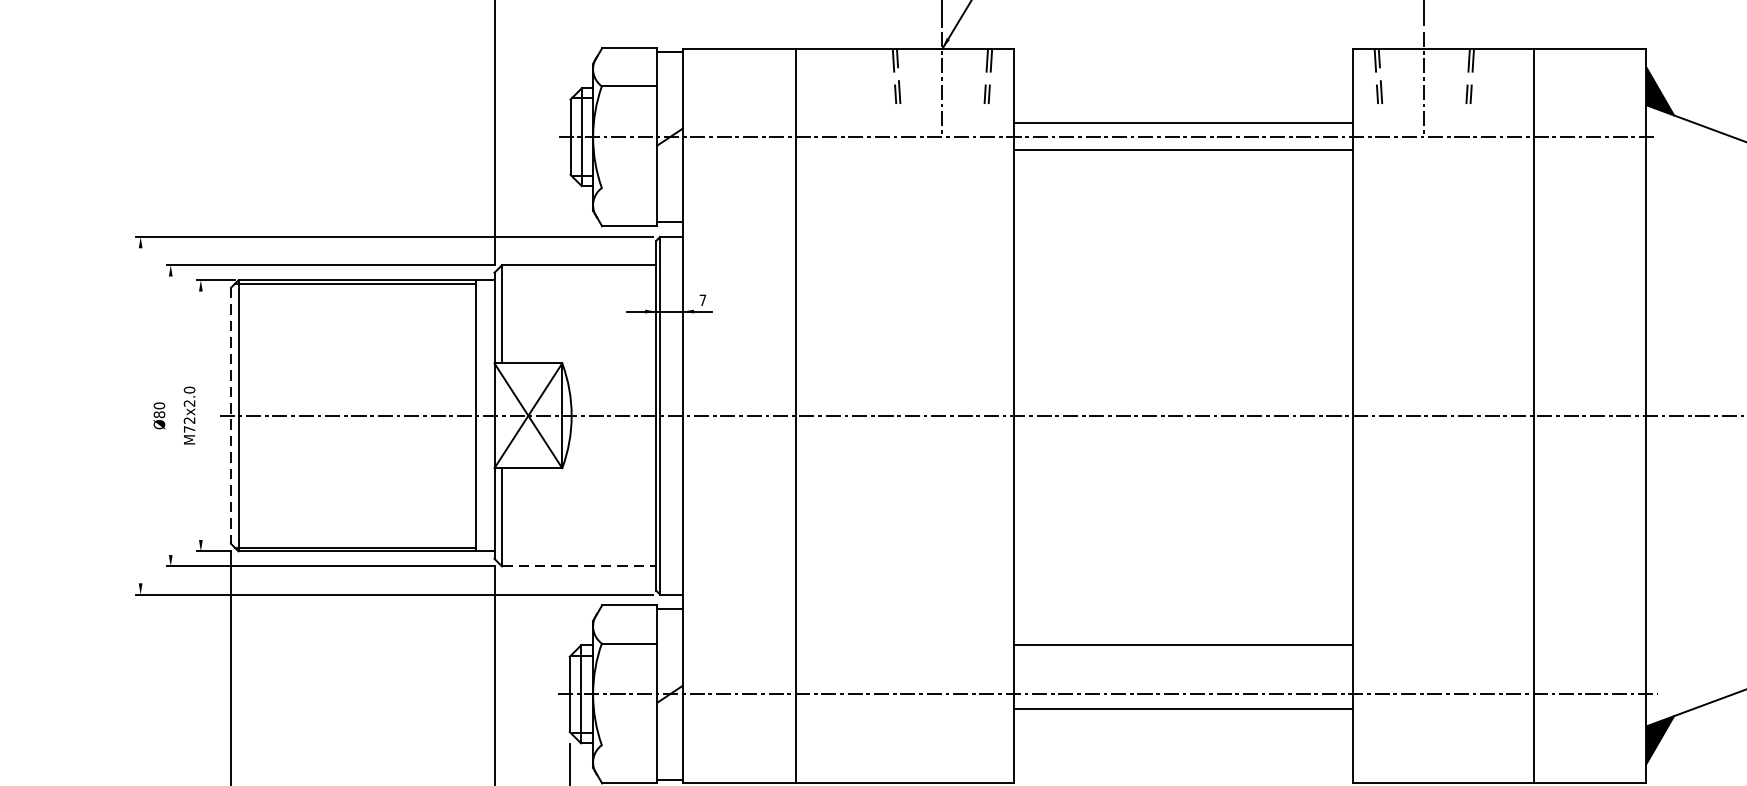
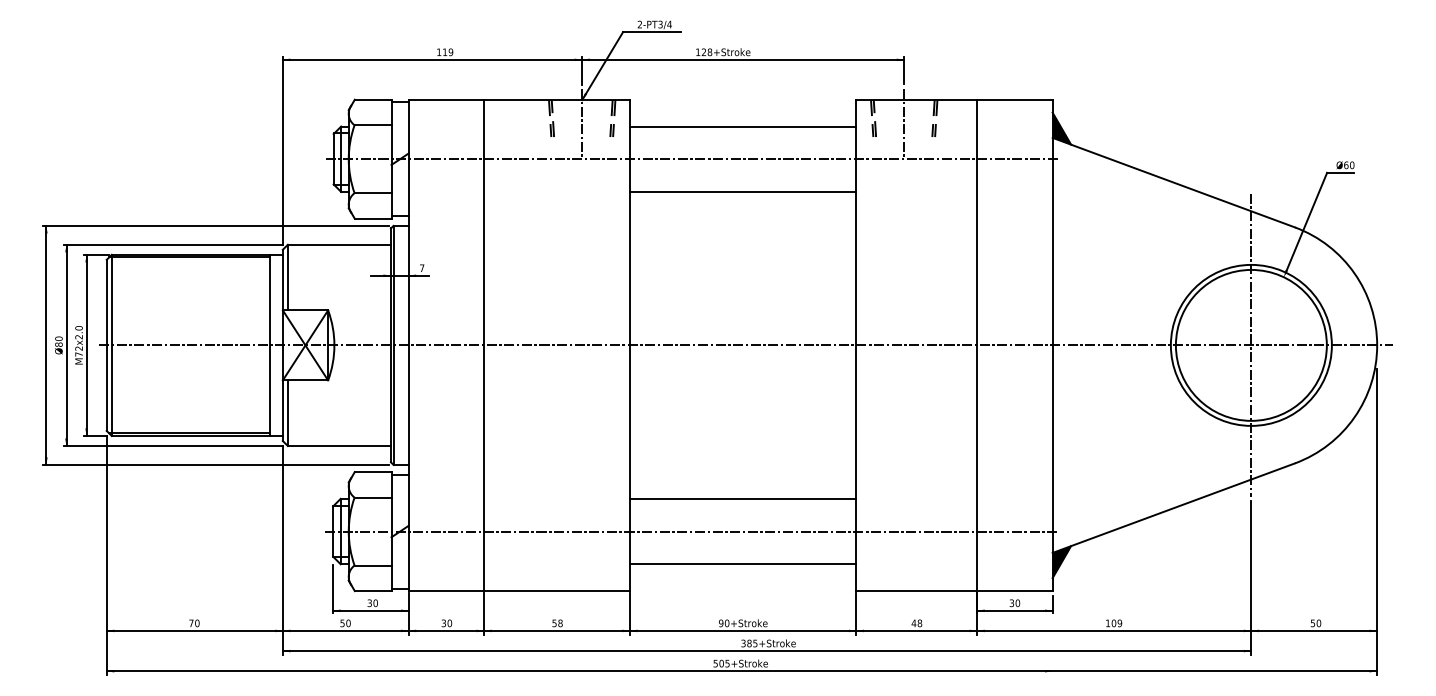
line: (1183, 122) -> (743, 126), moved
line: (1183, 149) -> (743, 191), moved
line: (628, 188) -> (372, 193), added
line: (140, 414) -> (46, 344), added
line: (200, 414) -> (86, 344), added
line: (170, 415) -> (66, 345), added
line: (230, 415) -> (106, 345), dashed -> solid
line: (579, 567) -> (339, 446), dashed -> solid
line: (1183, 709) -> (743, 564), moved
line: (628, 745) -> (372, 565), added

